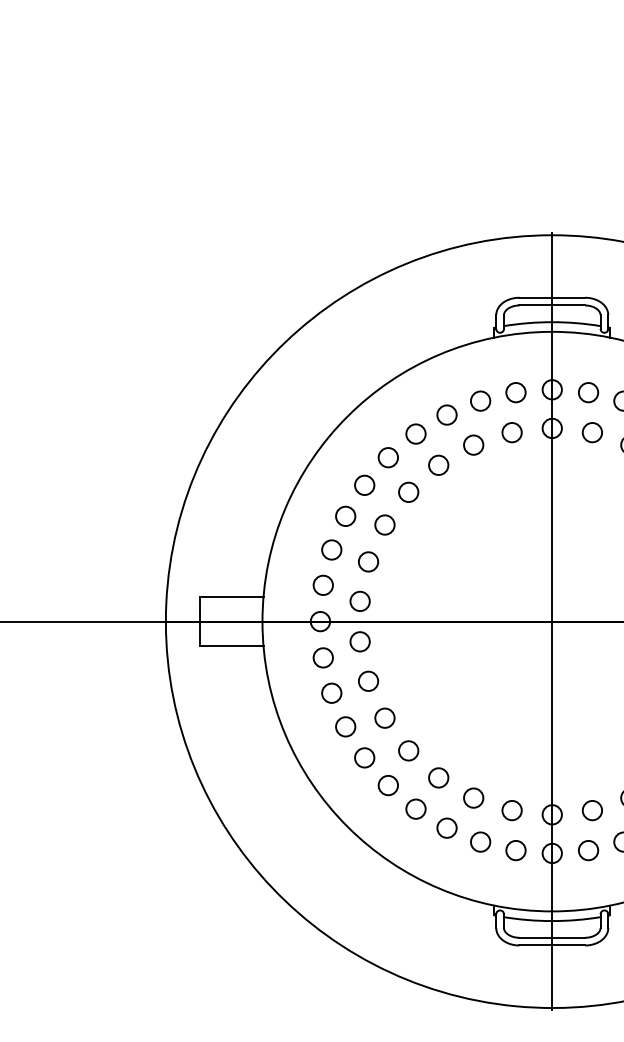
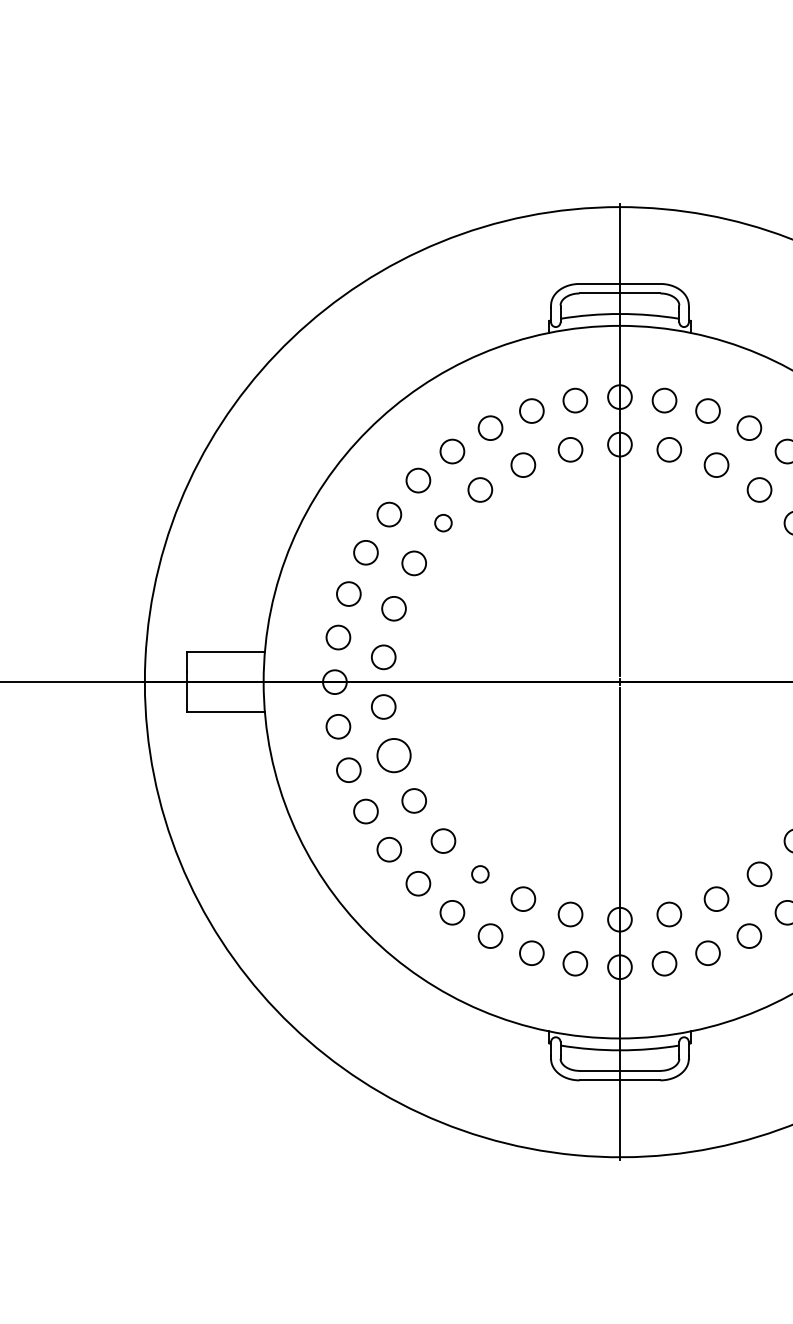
circle: (408, 491) -> (443, 522), size x0.7
circle: (368, 681) -> (393, 755), size x1.4
circle: (438, 778) -> (480, 874), size x0.7

